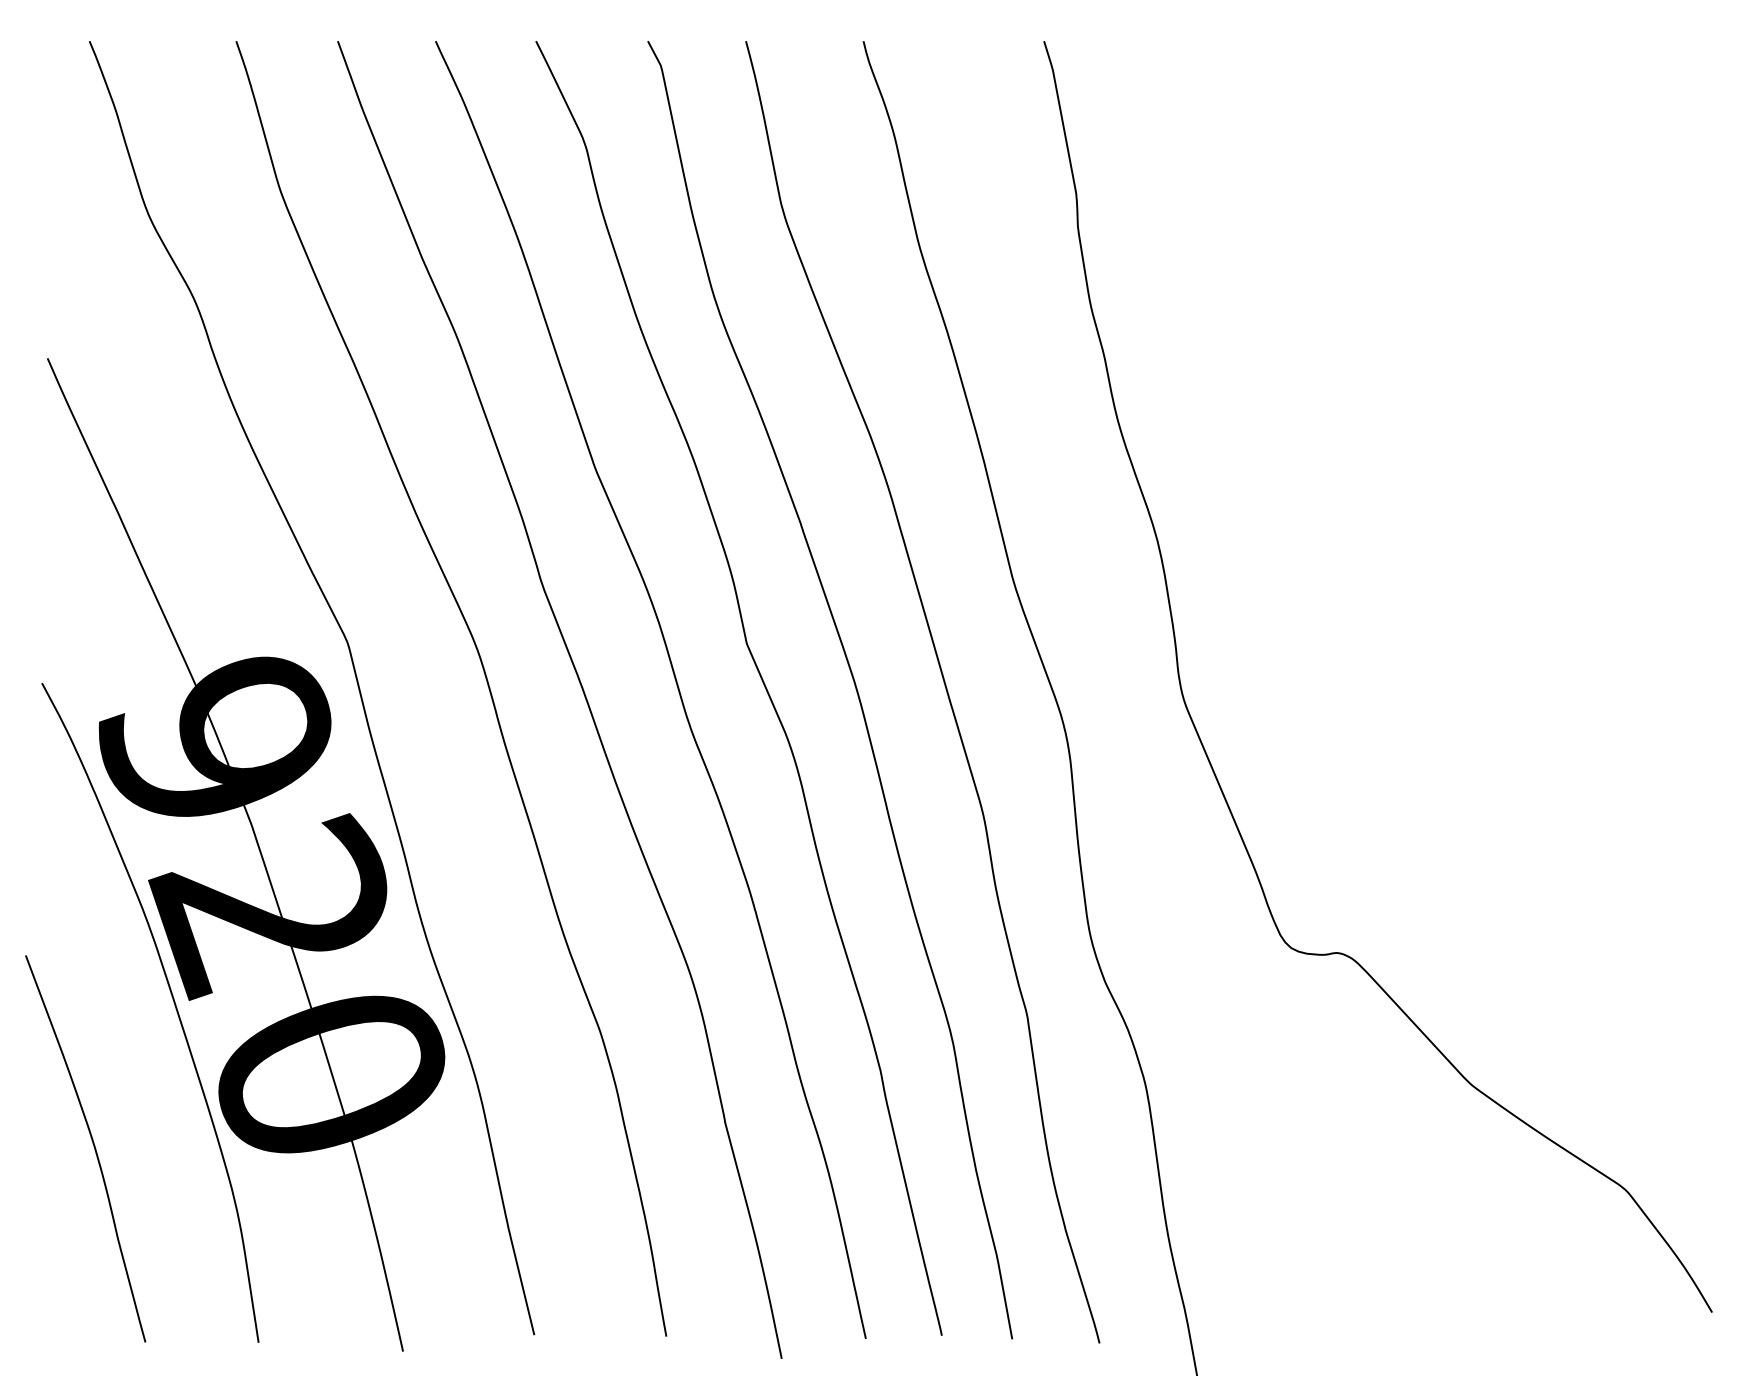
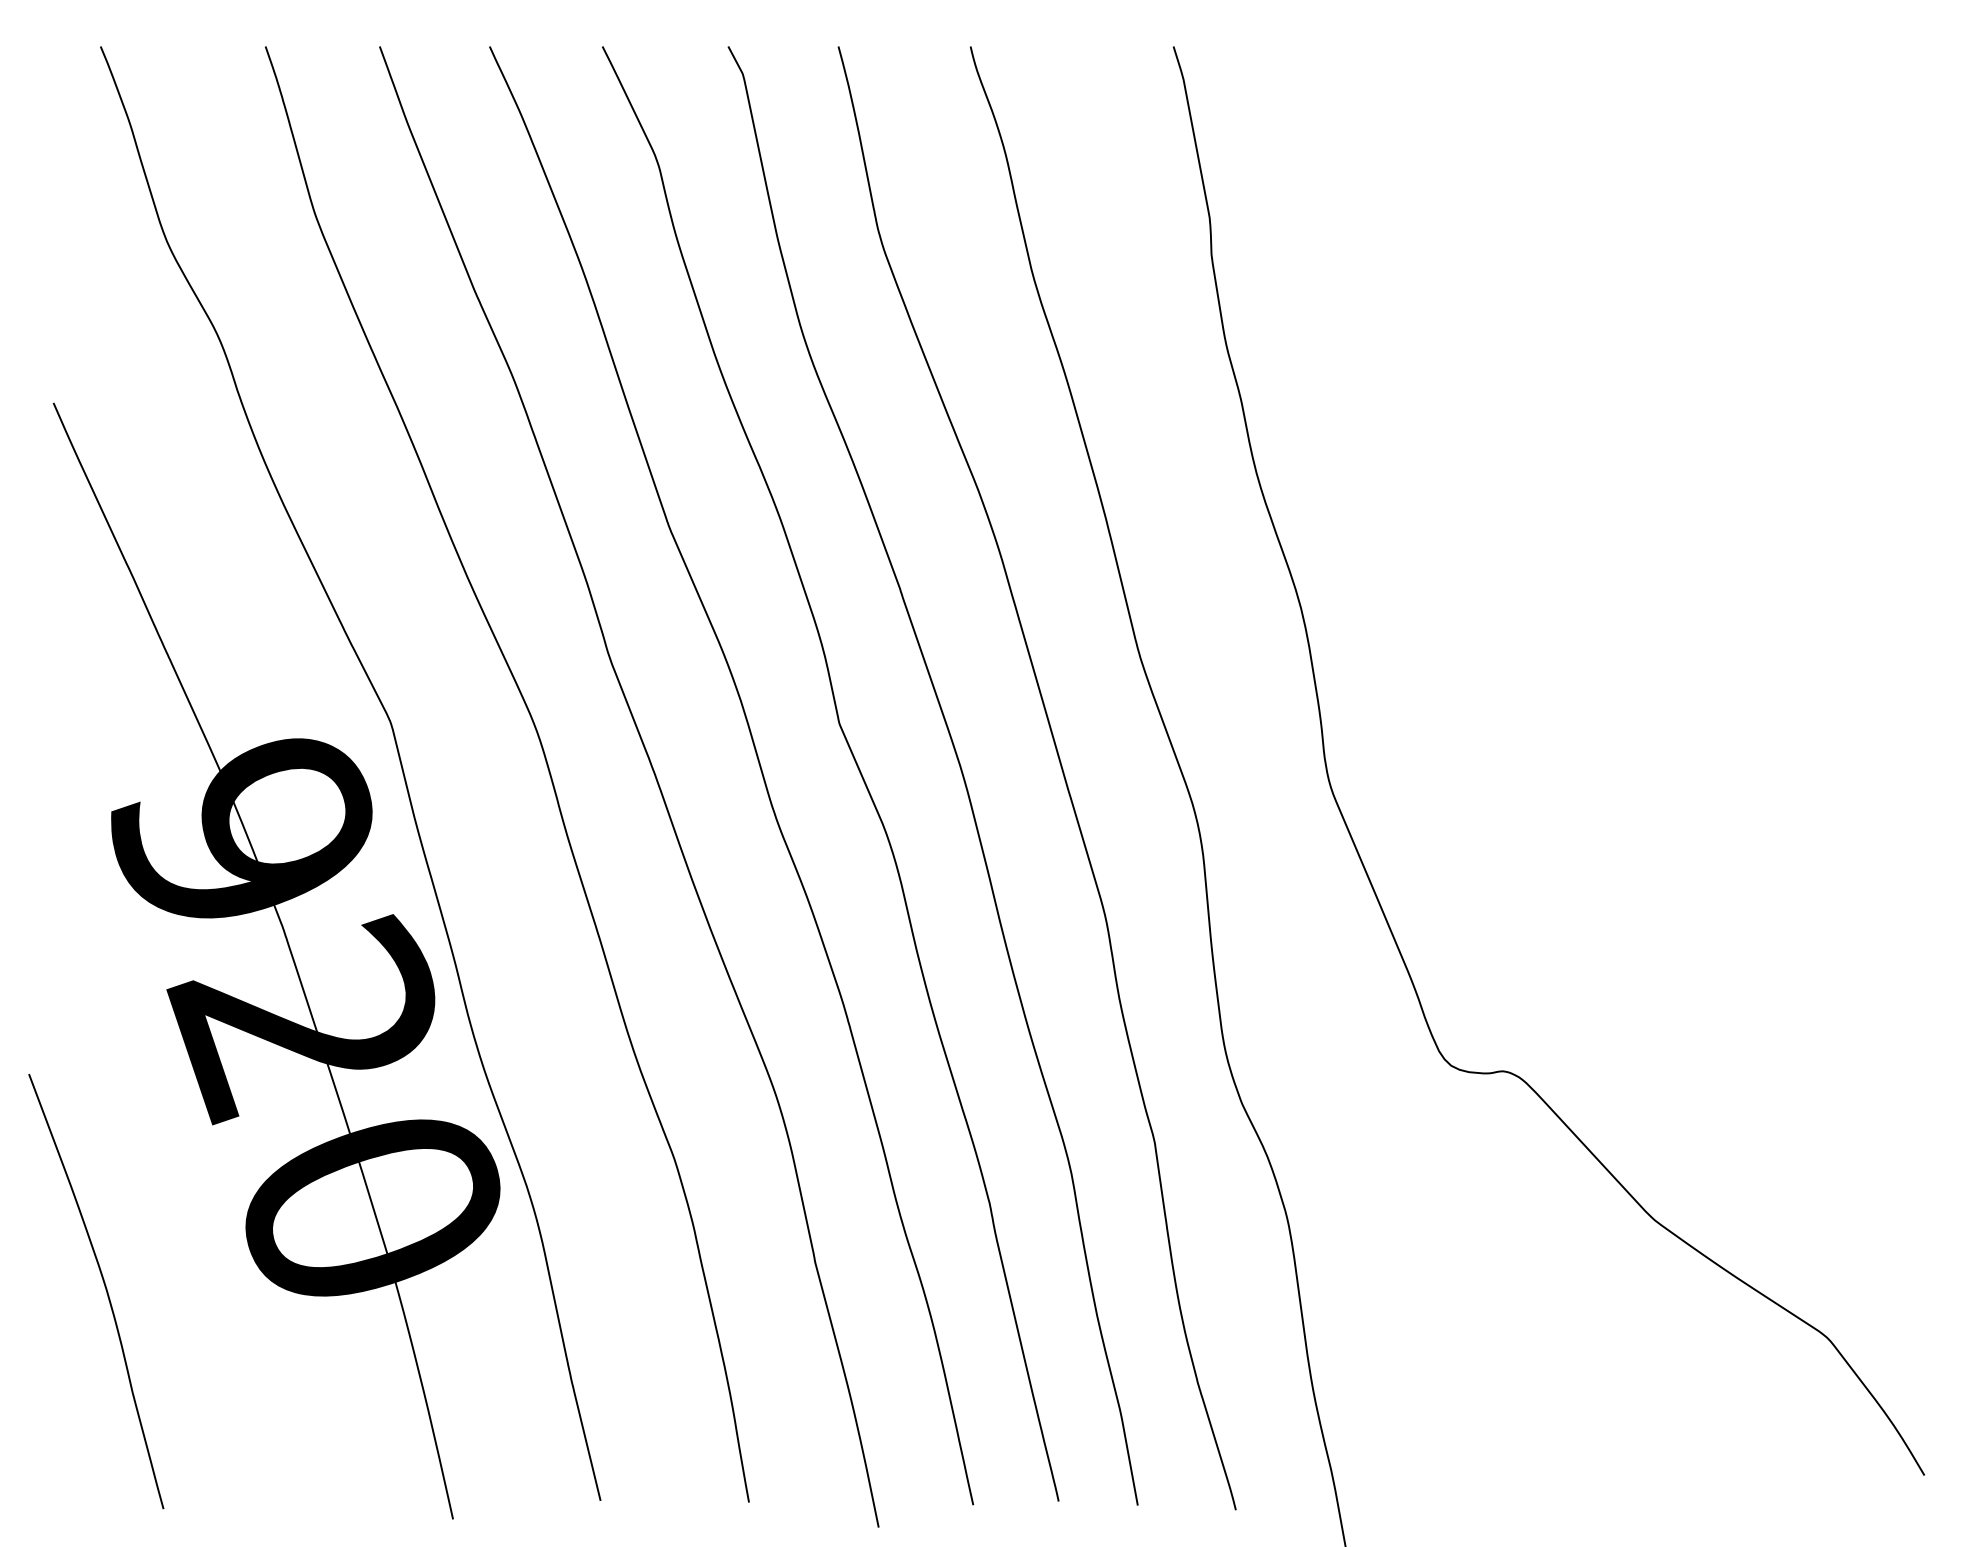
curve: (173, 1003) -> (195, 1128), removed

